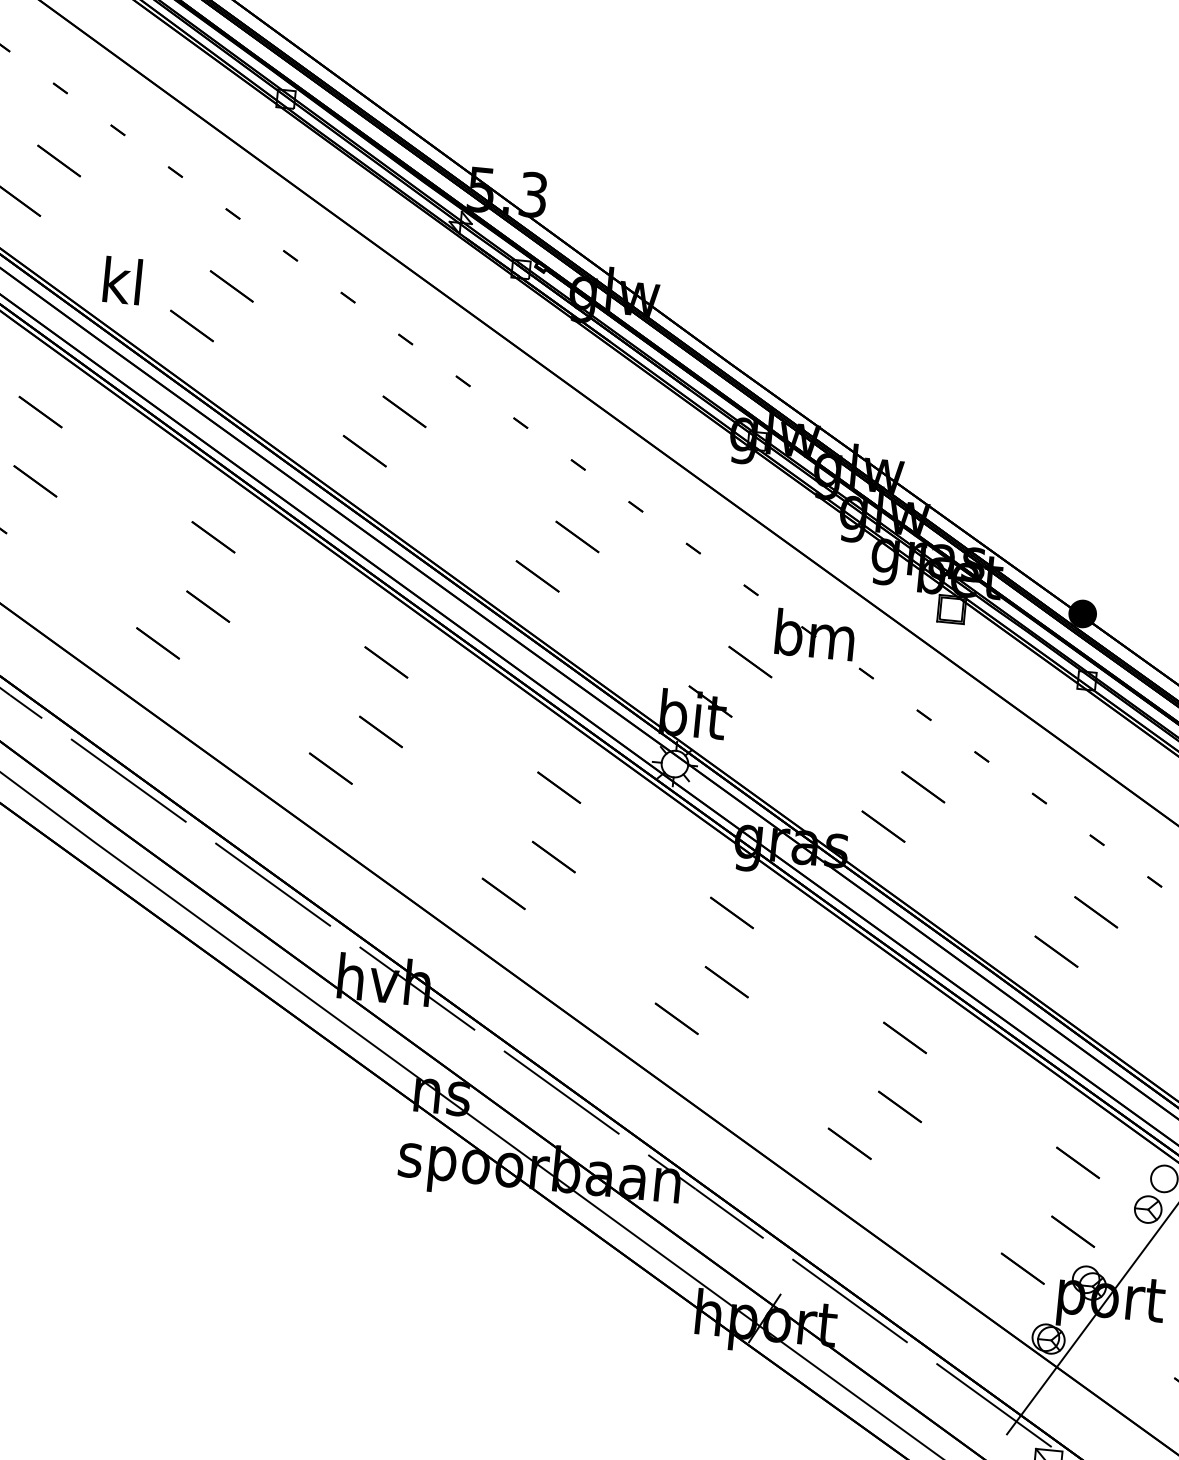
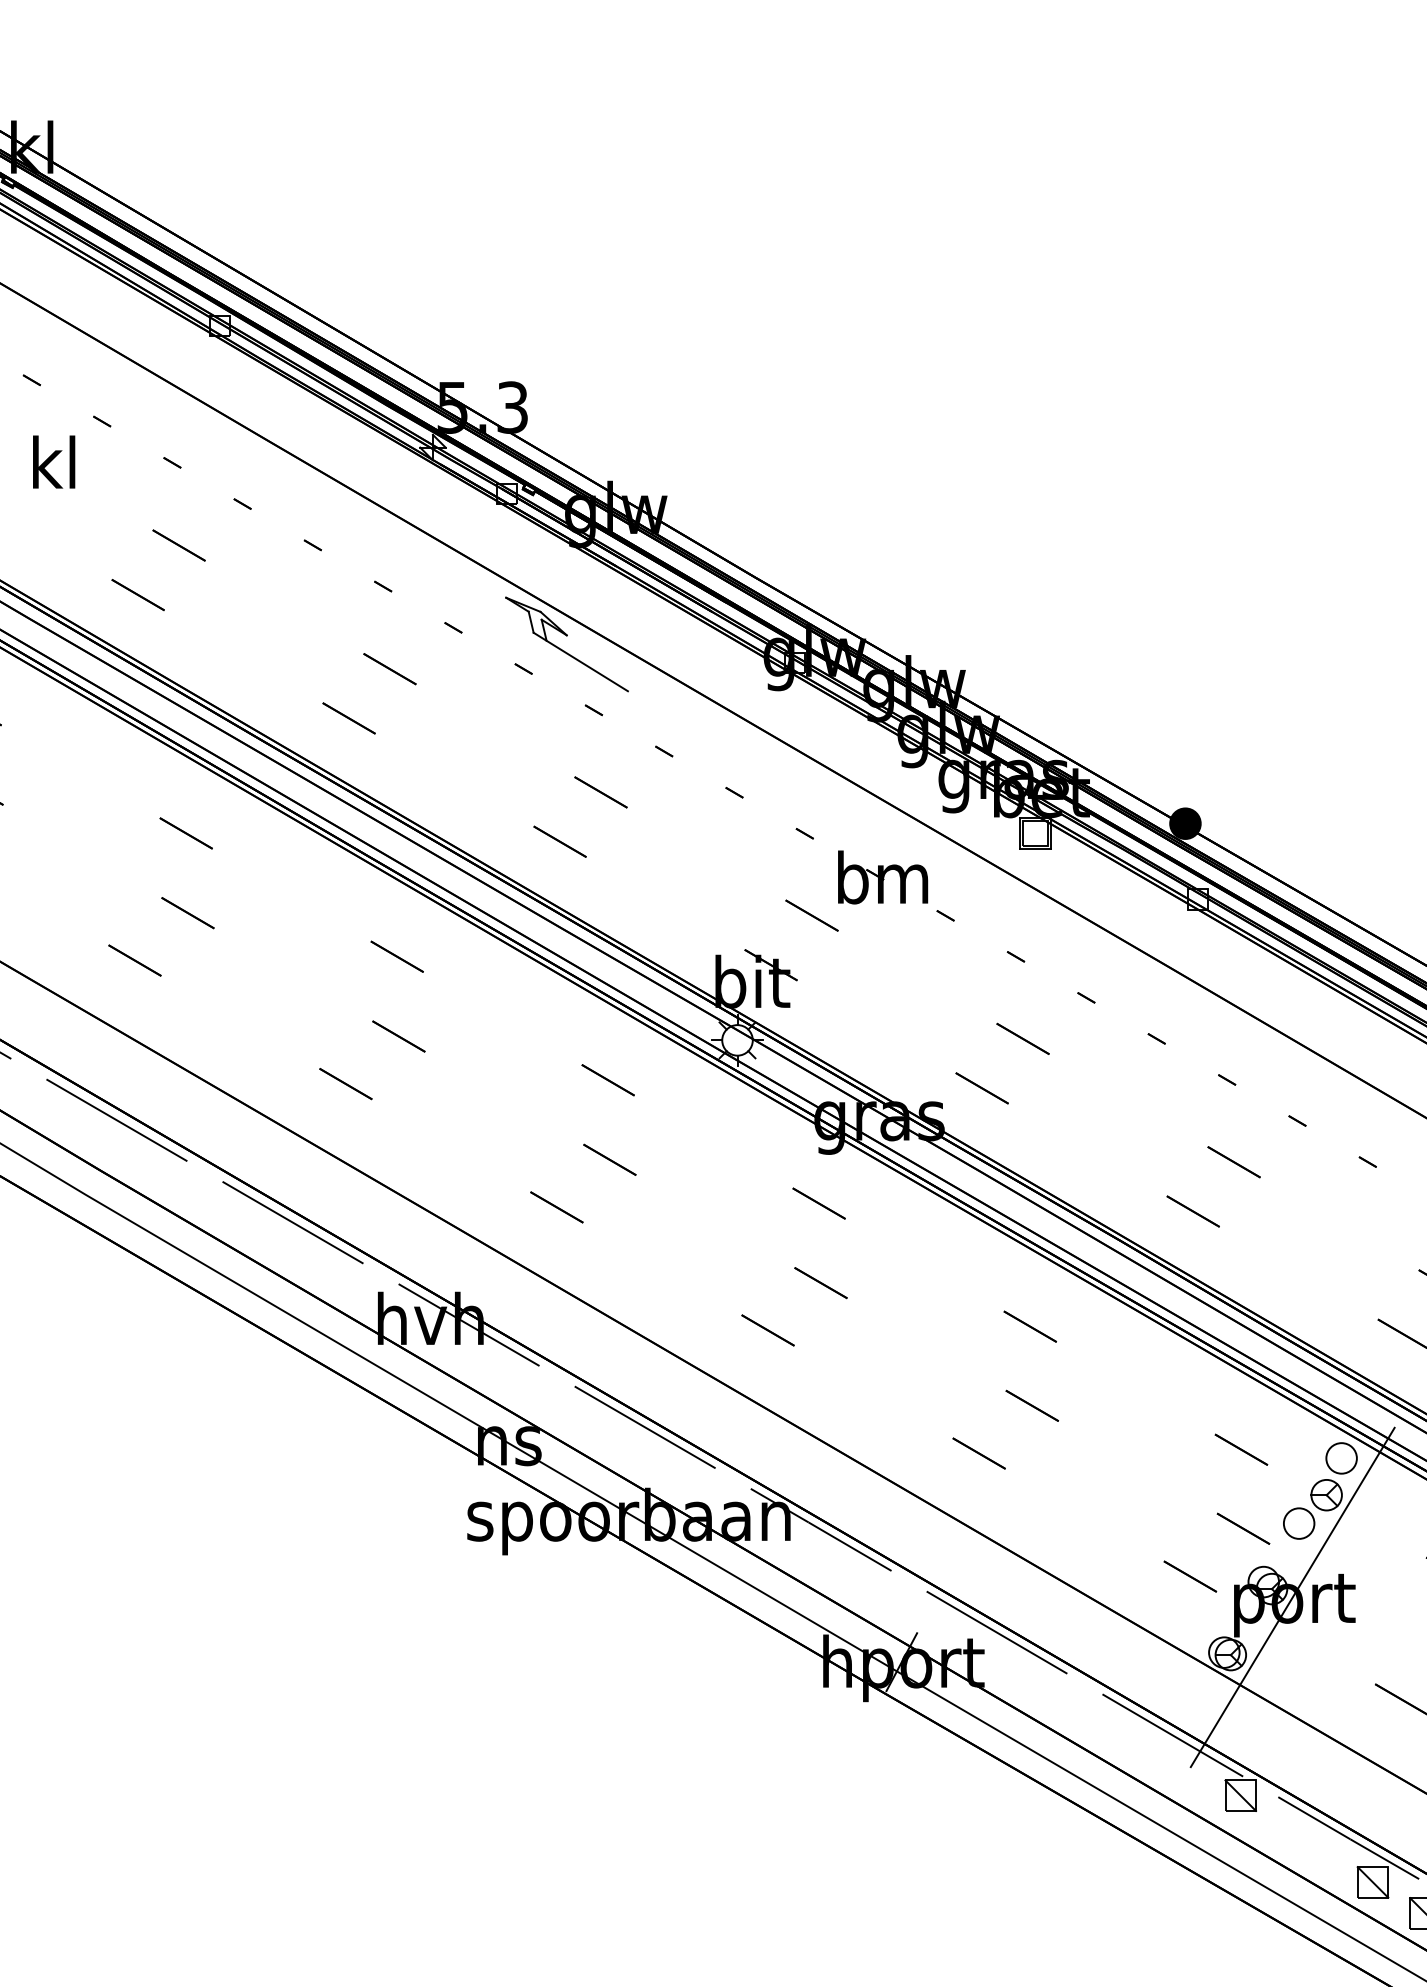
text: (123, 280) -> (54, 461), moved
part: (557, 410) -> (564, 650), added
part: (1122, 1231) -> (1299, 1523), added

